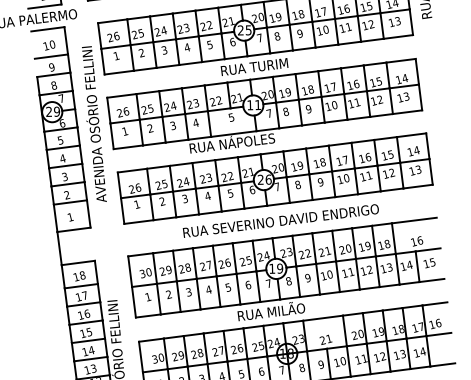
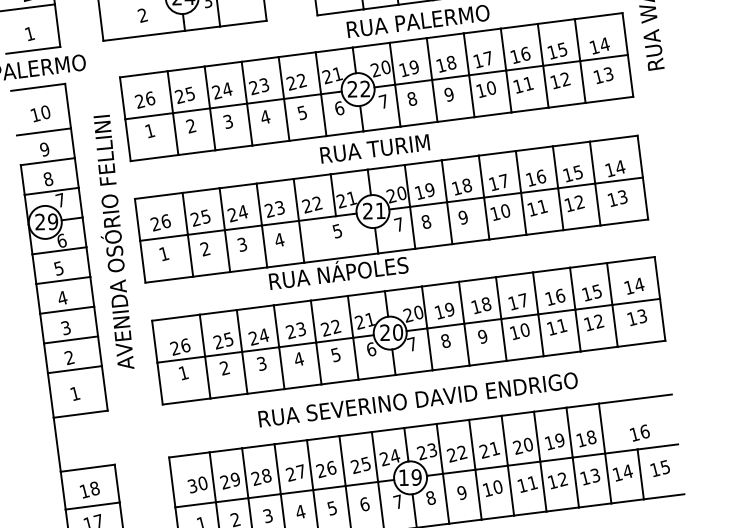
text: (248, 30) -> (365, 89), 25 -> 22
text: (249, 105) -> (366, 211), 11 -> 21
text: (268, 179) -> (397, 332), 26 -> 20

